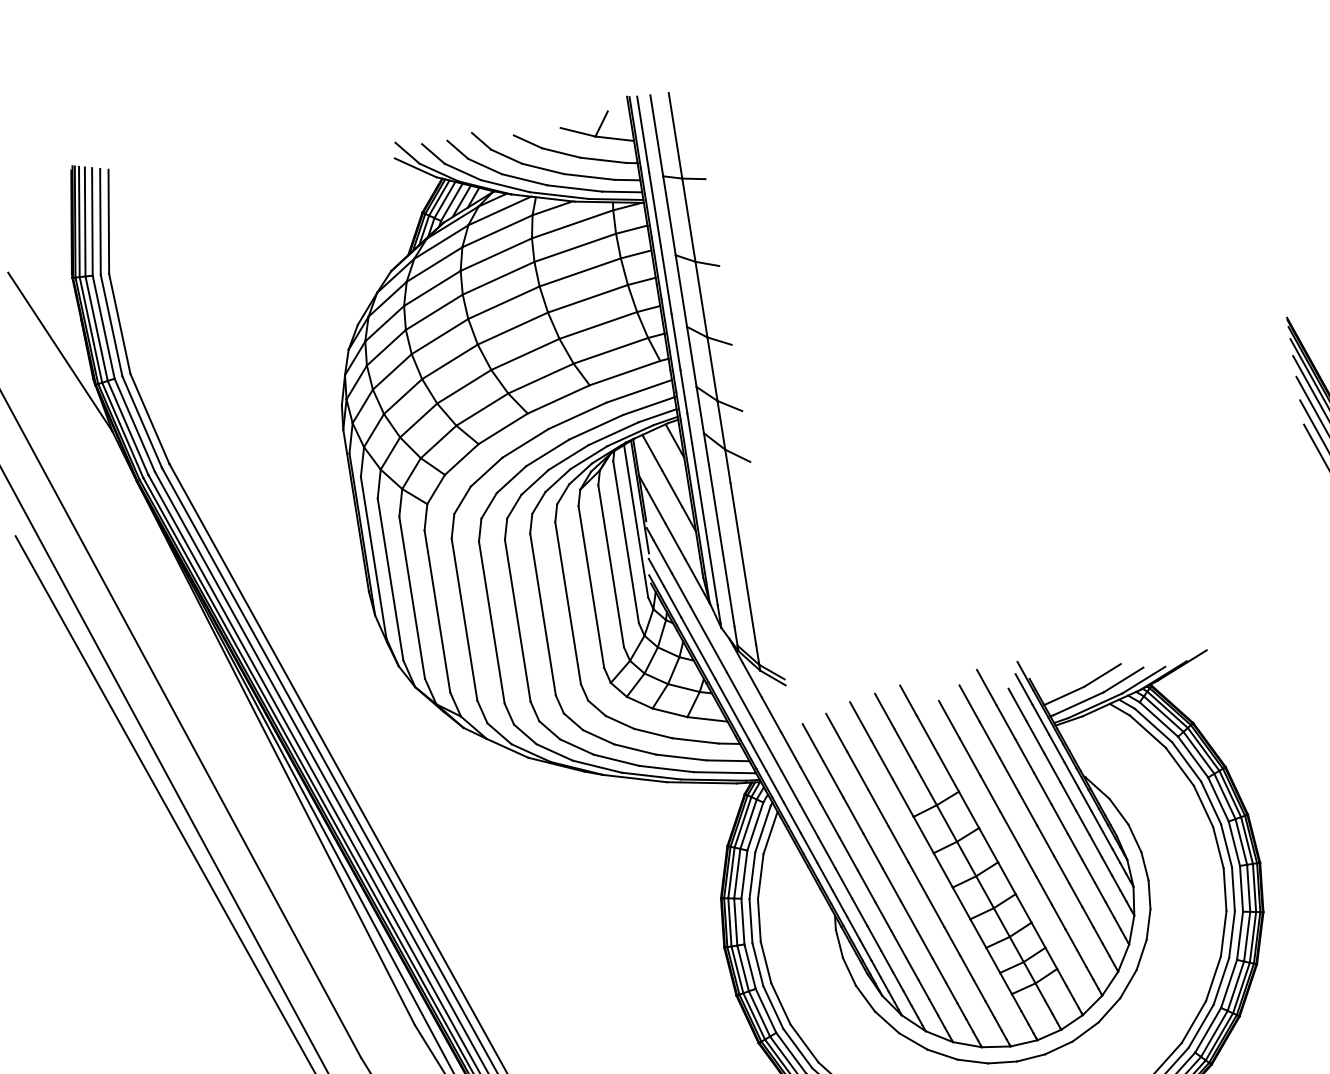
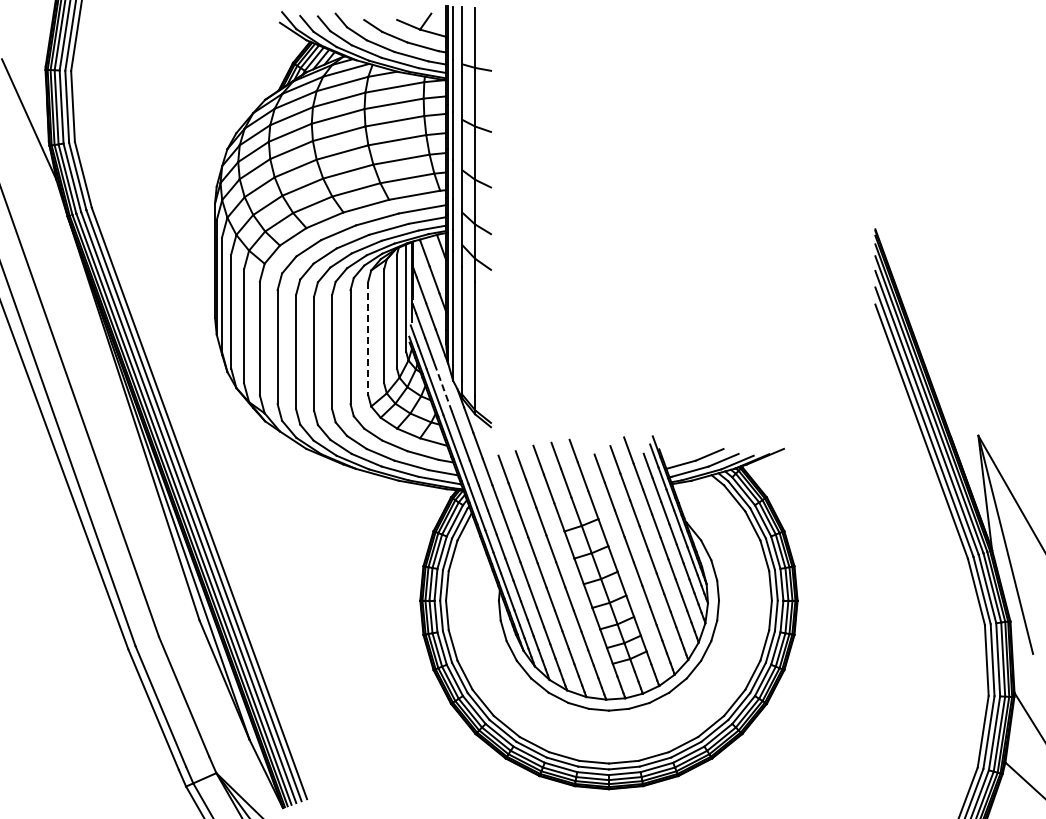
line: (591, 586) -> (368, 338), solid -> dashed
line: (709, 639) -> (443, 387), solid -> dashed

